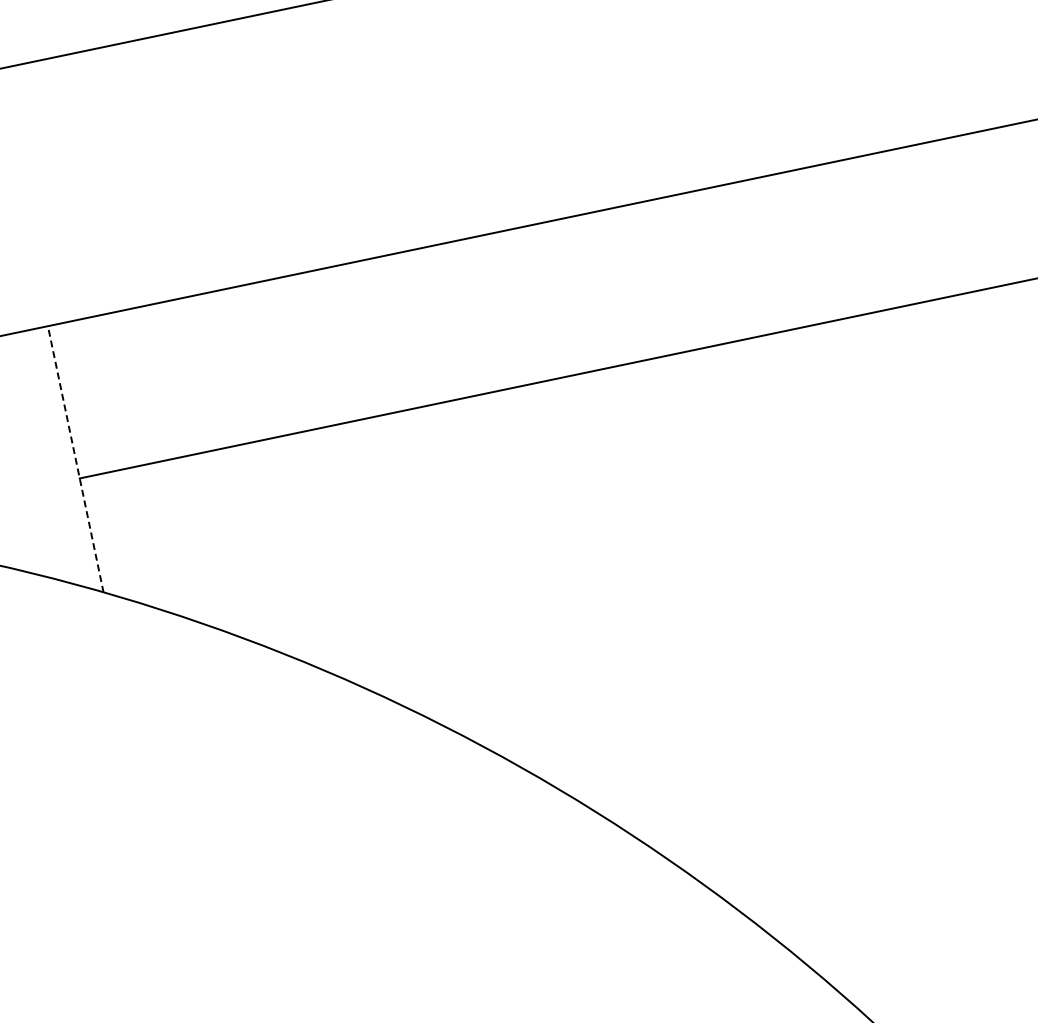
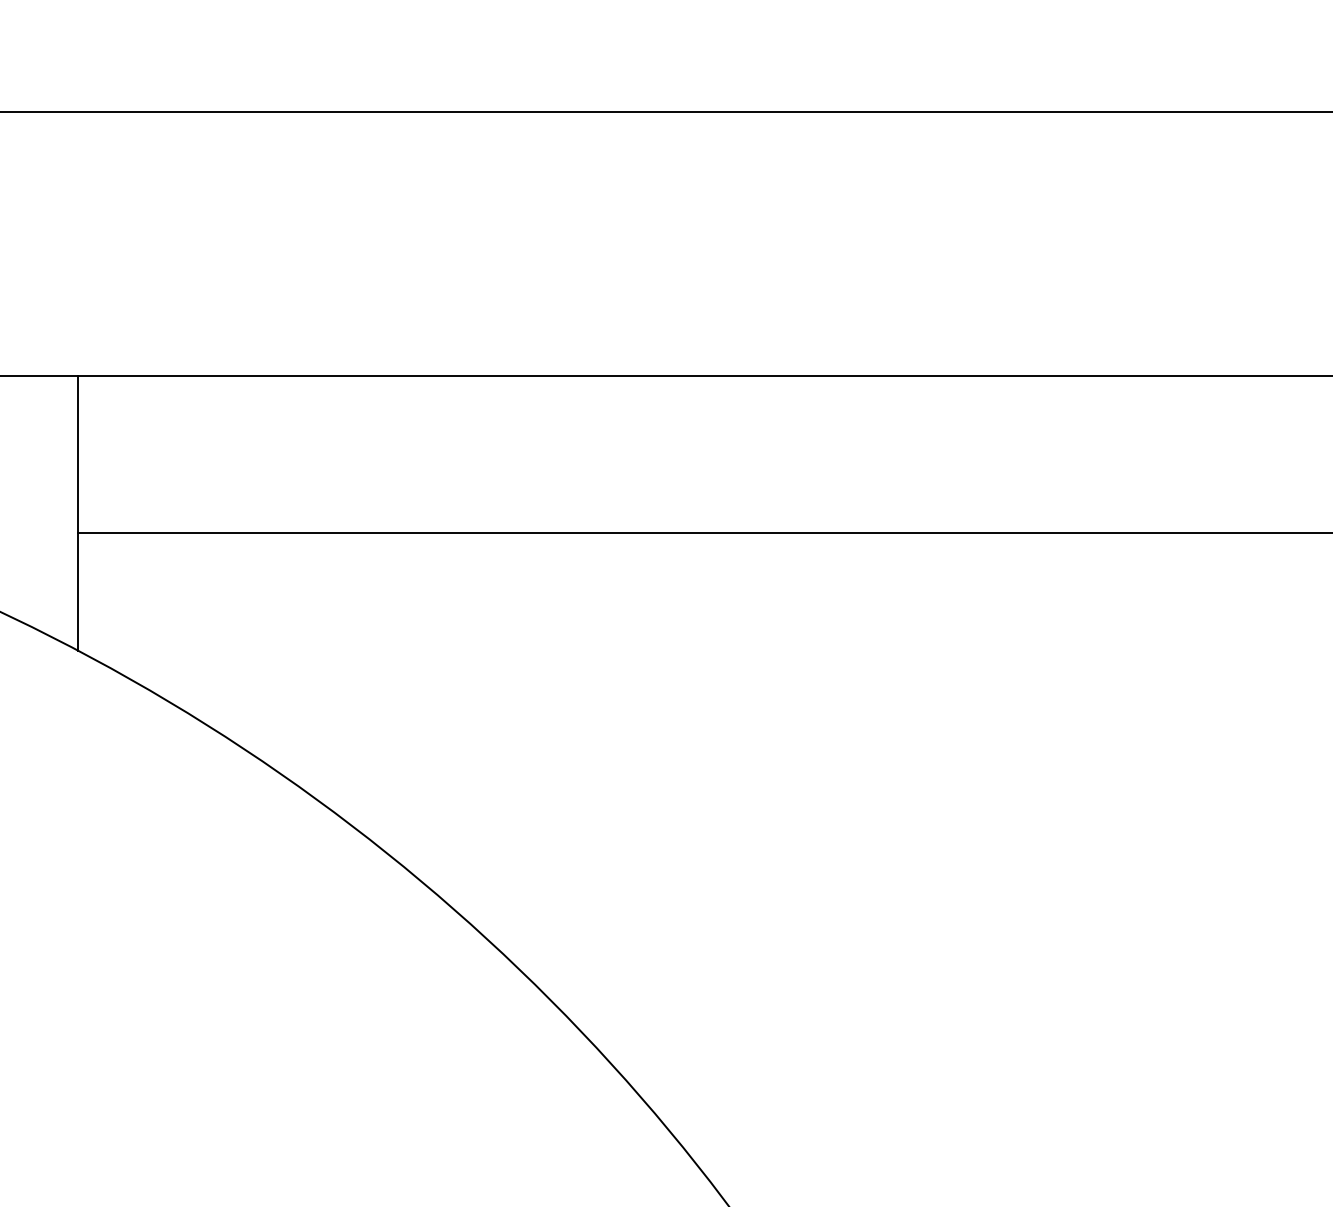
line: (76, 459) -> (78, 513), dashed -> solid

